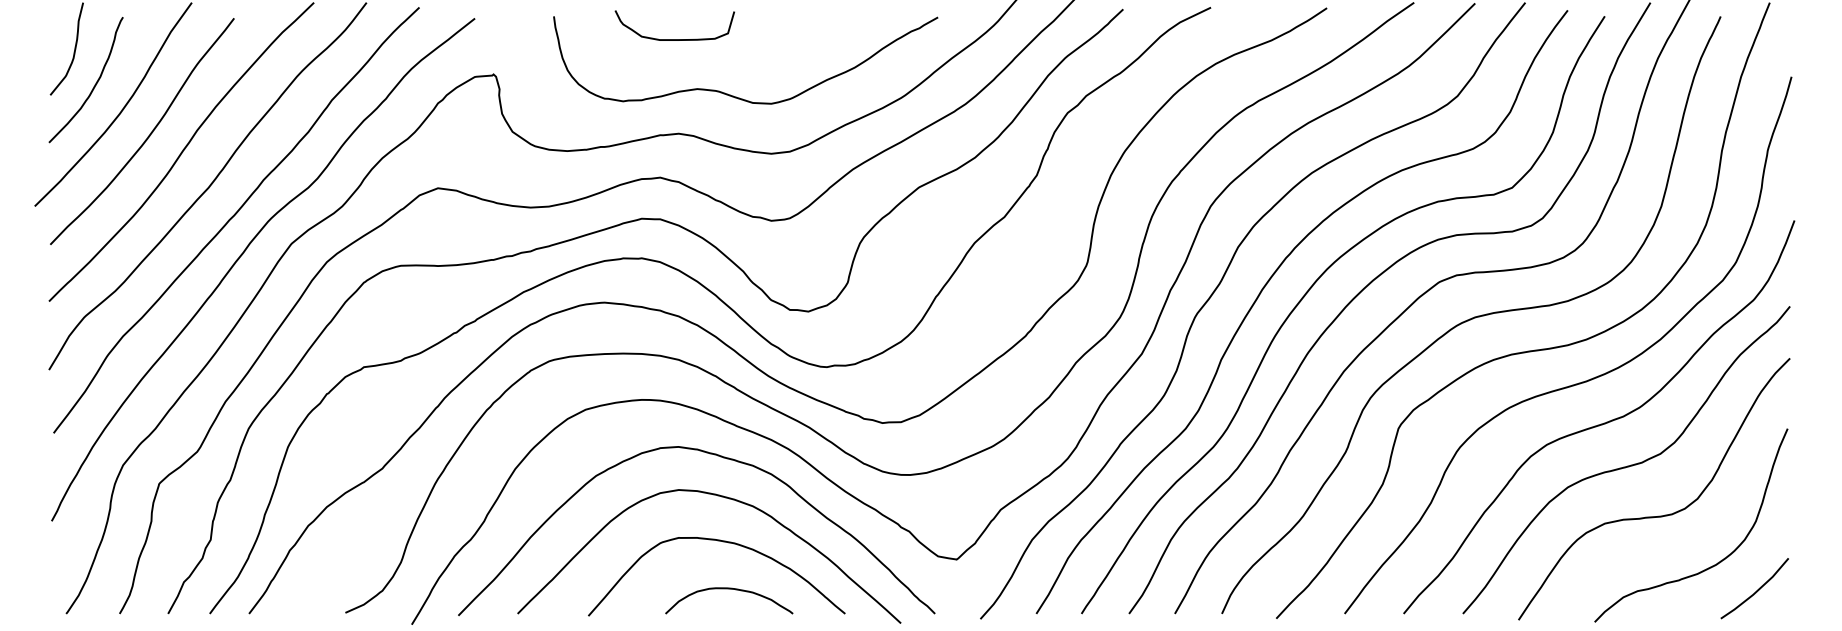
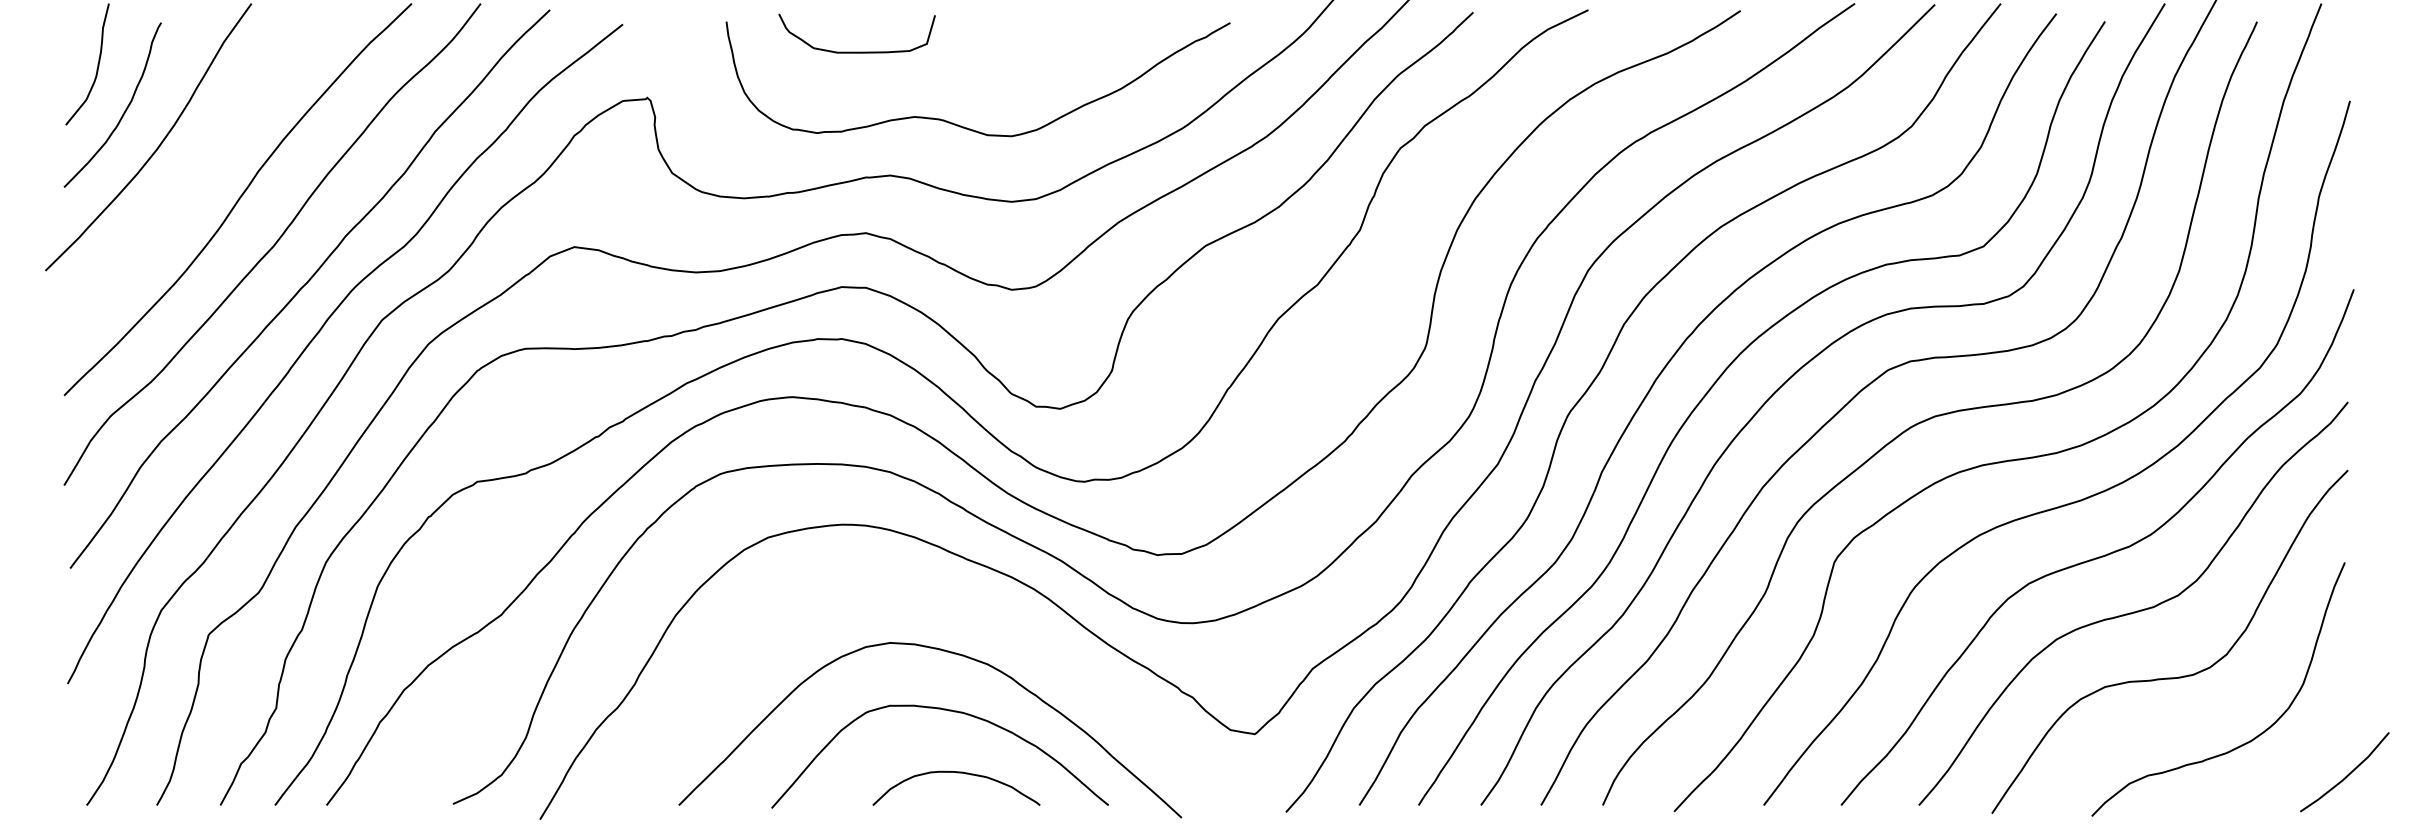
curve: (674, 39) -> (856, 51), moved
curve: (147, 136) -> (193, 179), removed
curve: (721, 457) -> (946, 600), removed
line: (1756, 590) -> (2347, 774), moved

